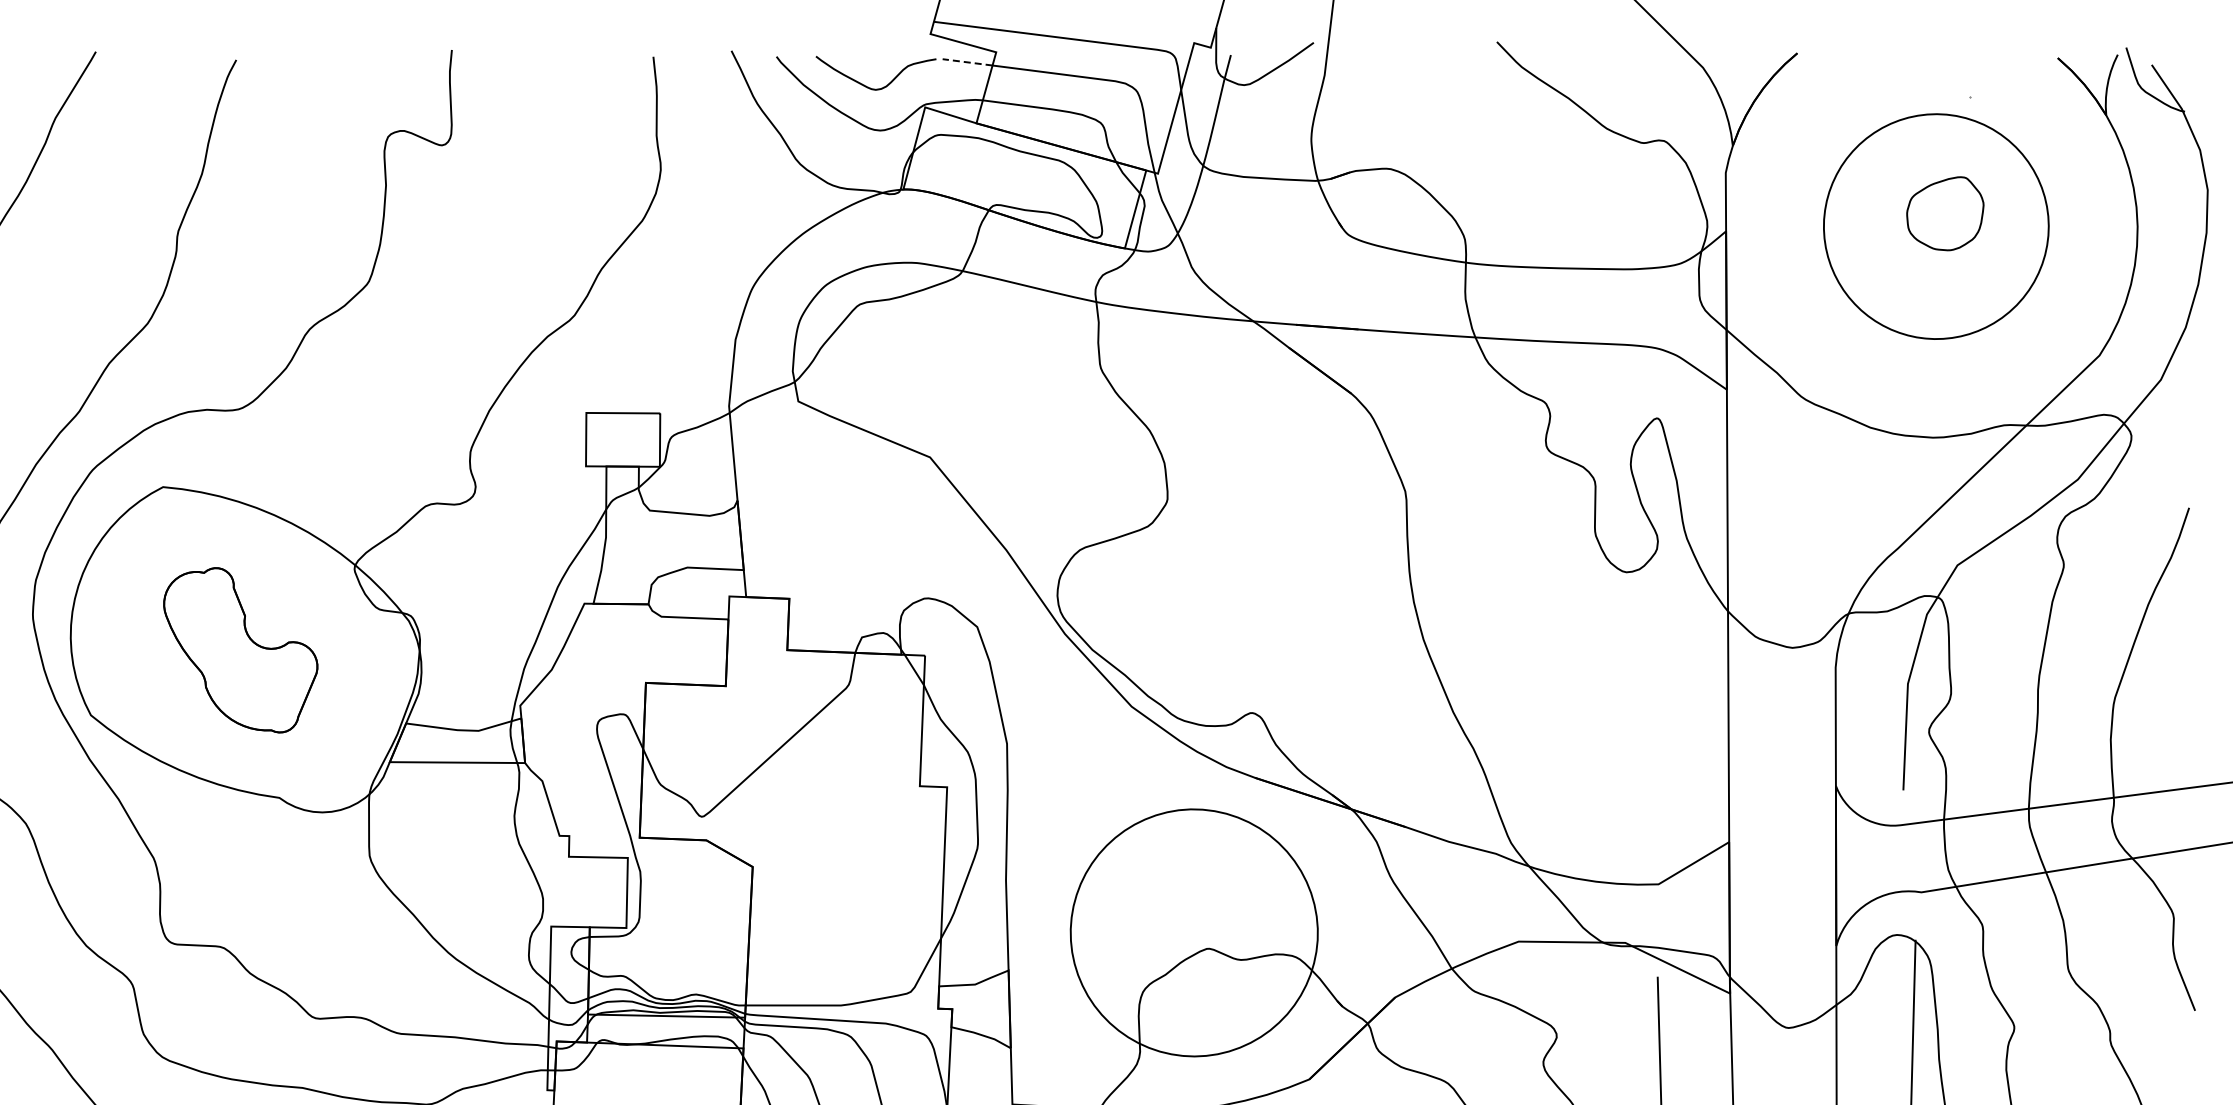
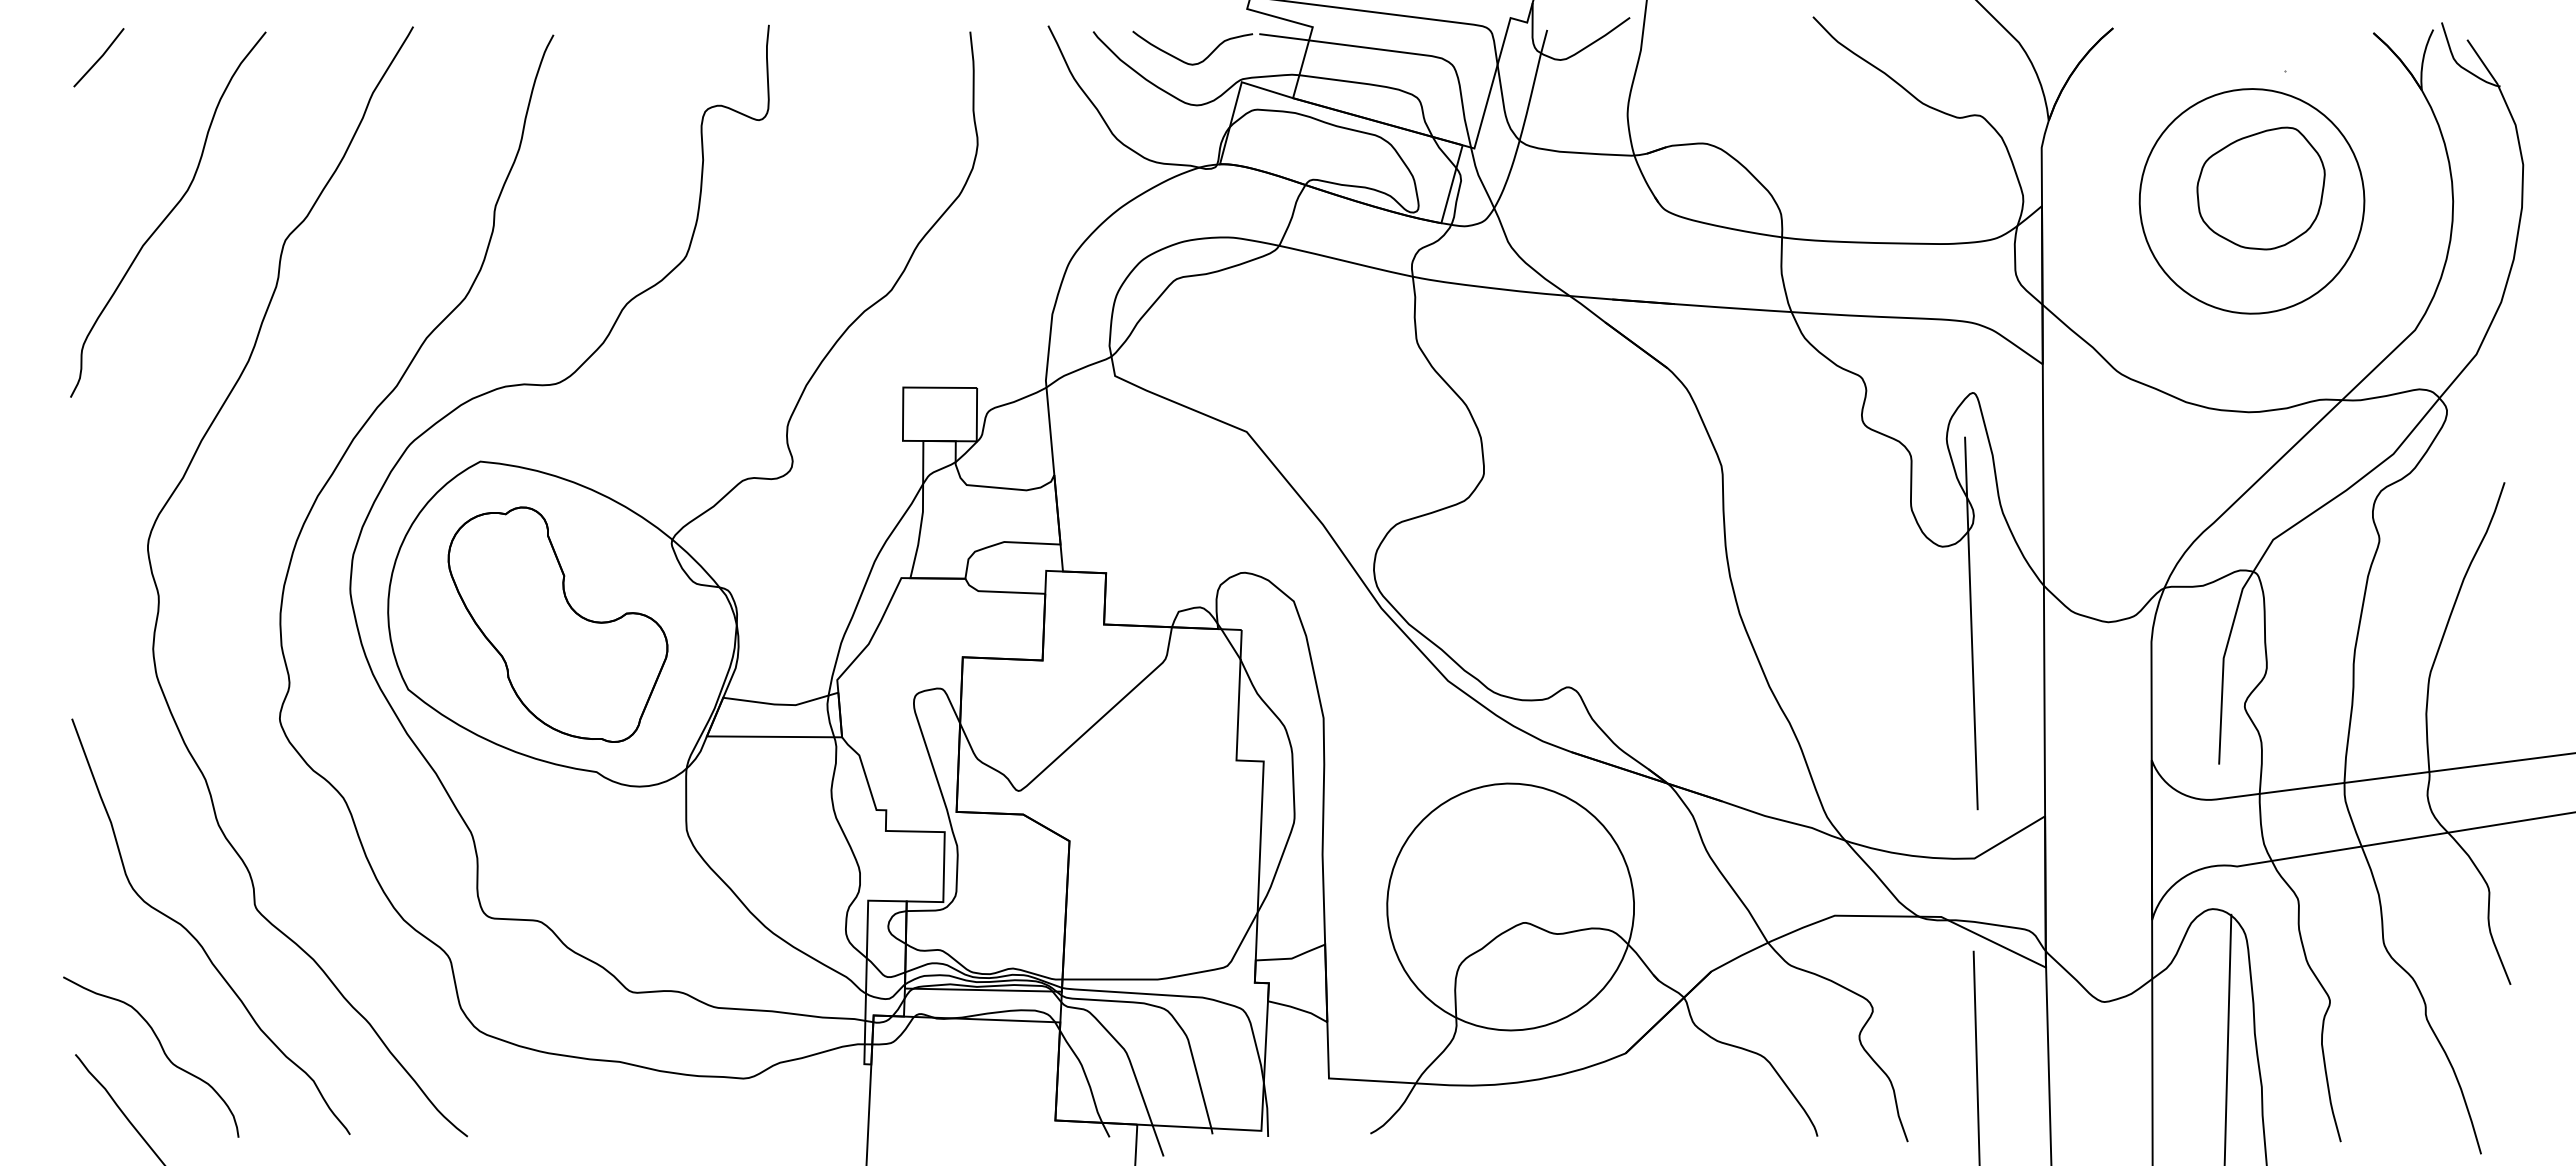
line: (966, 62) -> (1283, 37), dashed -> solid
part: (1944, 213) -> (2260, 188), size x1.67
line: (1655, 649) -> (1971, 623), added
part: (240, 650) -> (557, 624), size x1.43

